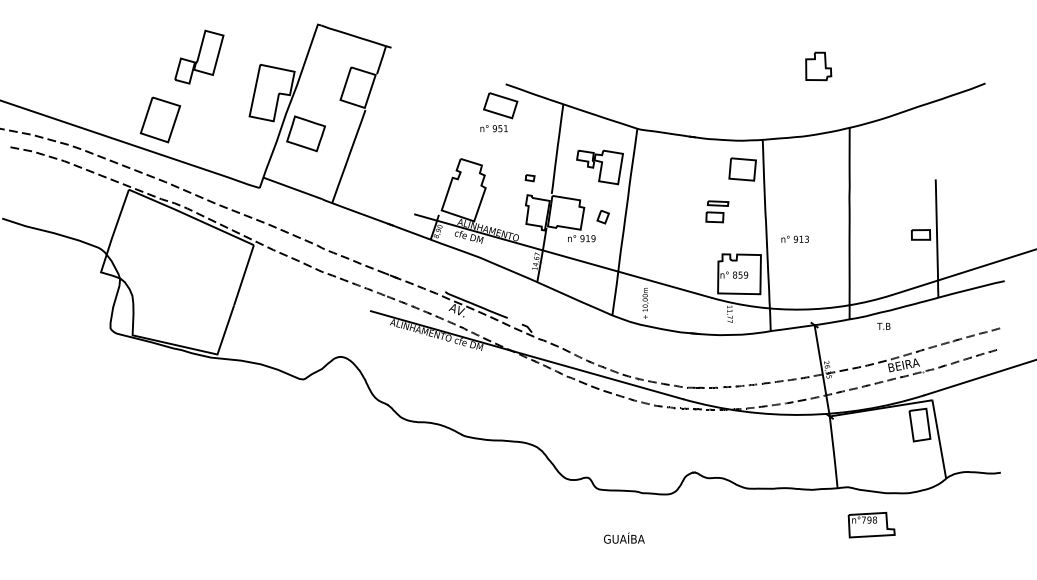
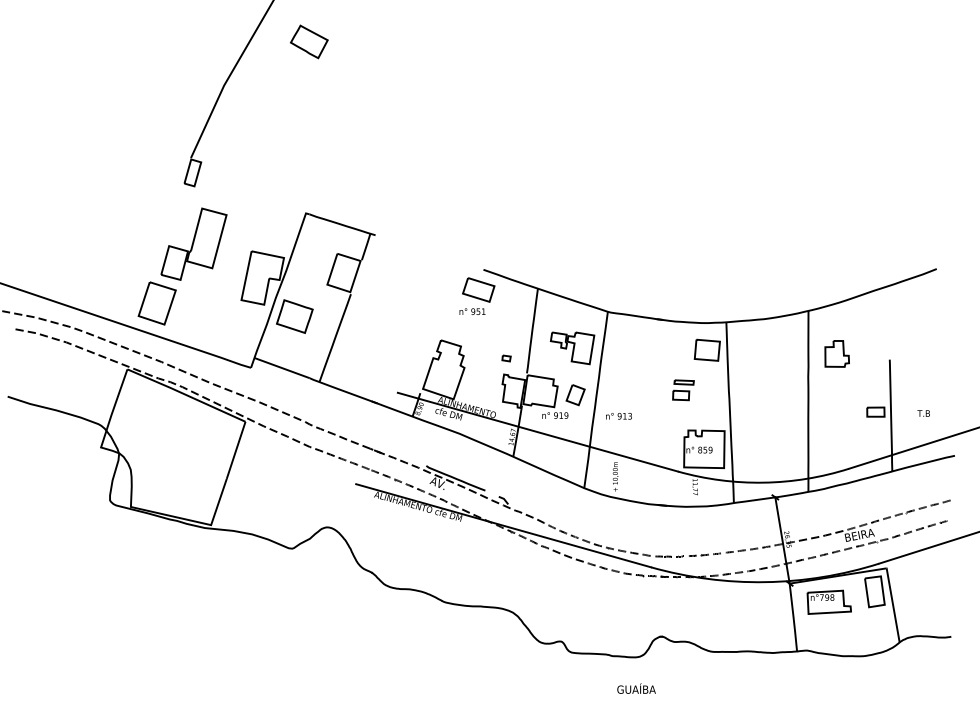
part: (198, 56) -> (193, 243), size x1.43
part: (817, 66) -> (836, 353), moved
part: (603, 217) -> (575, 395), size x1.67
text: (794, 239) -> (618, 416), moved
text: (883, 326) -> (923, 413), moved
part: (870, 524) -> (828, 601), moved
text: (624, 538) -> (636, 688), moved

